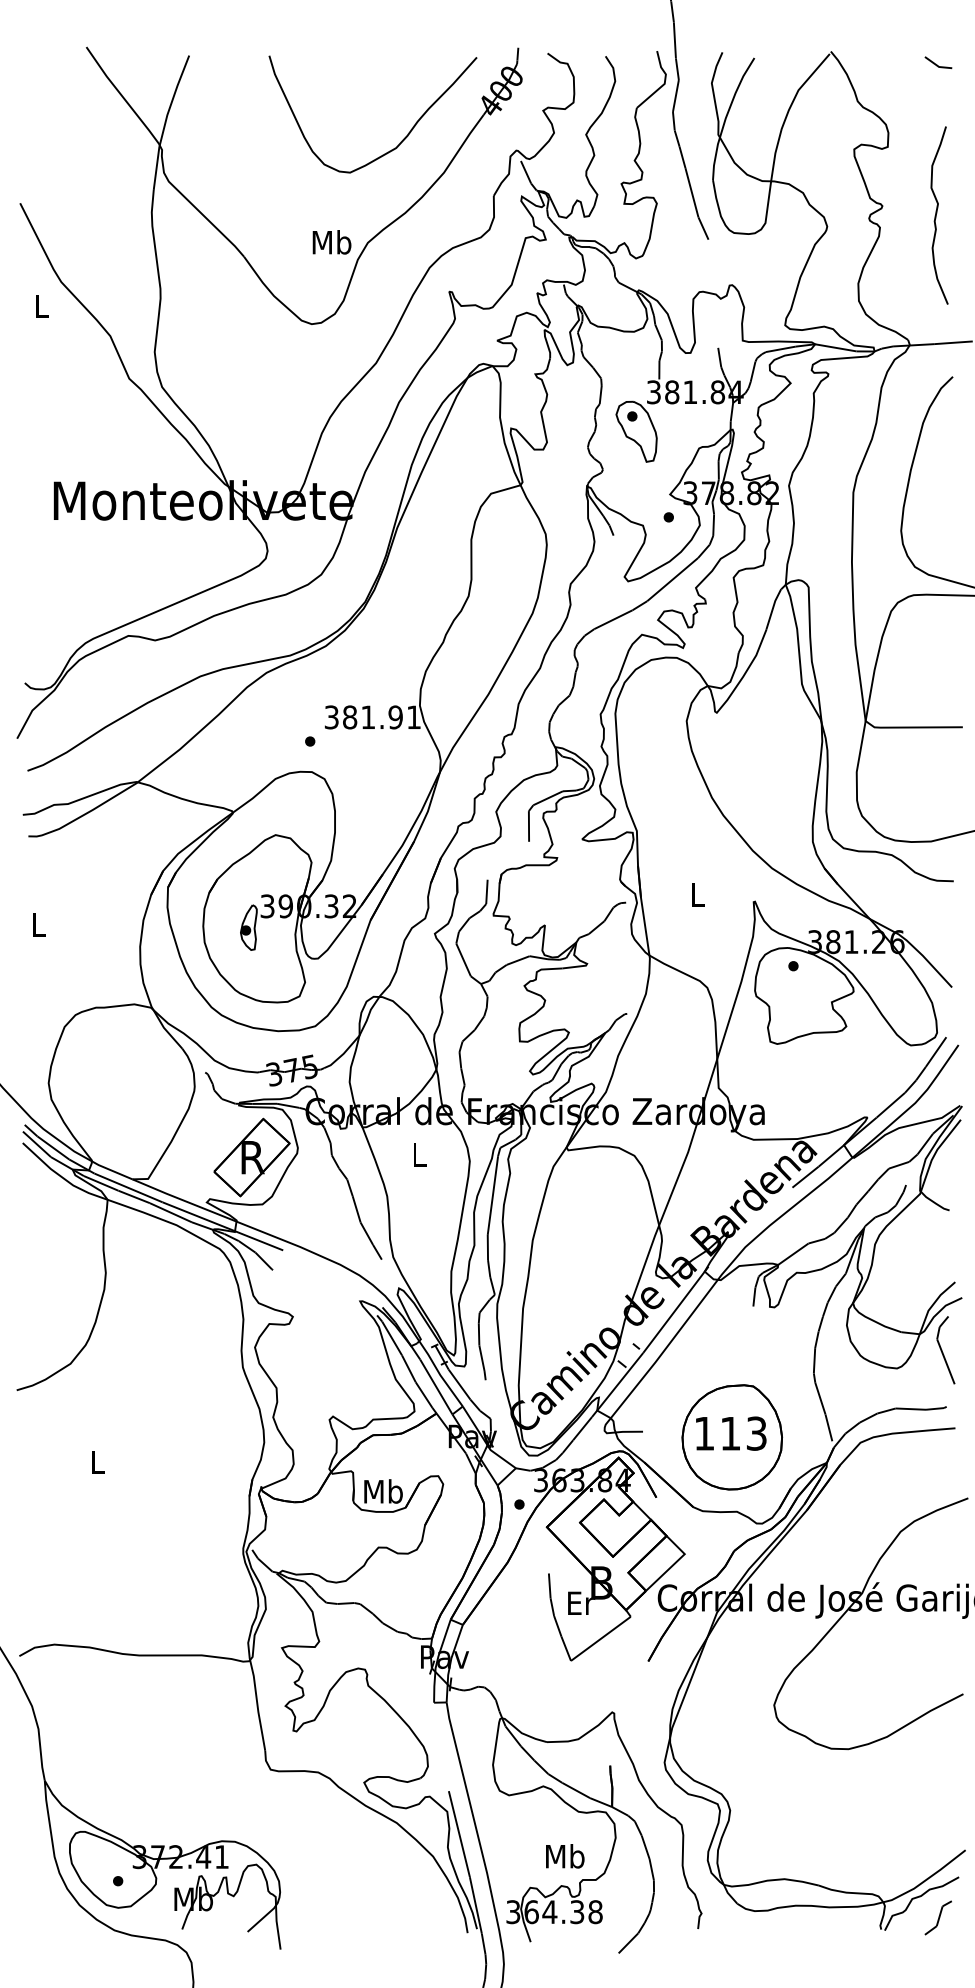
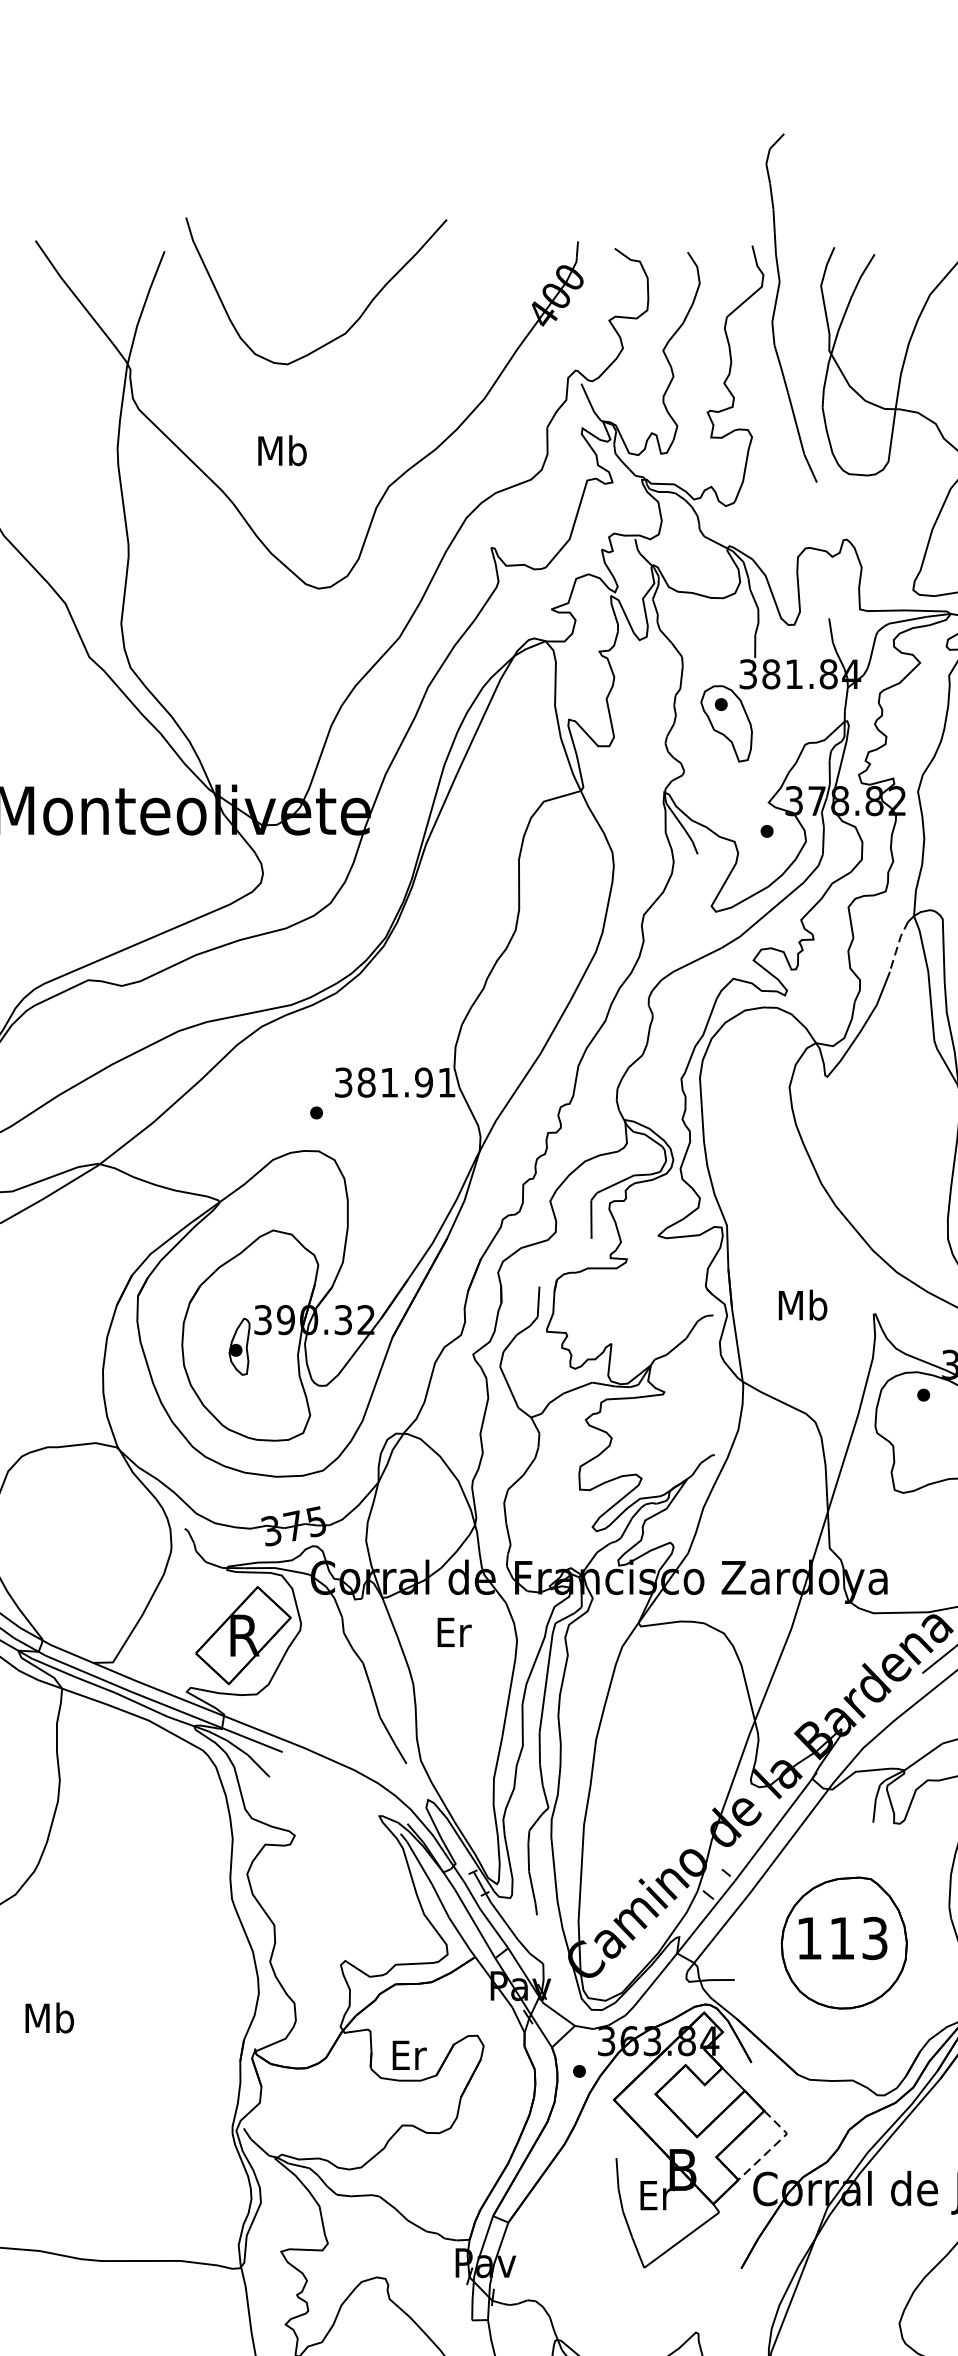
curve: (400, 141) -> (350, 325), moved
text: (331, 242) -> (281, 450), moved
line: (772, 608) -> (897, 945), solid -> dashed
text: (697, 894) -> (803, 1305), L -> Mb
text: (419, 1154) -> (453, 1631), L -> Er
part: (732, 1437) -> (844, 1943), moved
text: (97, 1461) -> (49, 2017), L -> Mb
text: (383, 1491) -> (408, 2055), Mb -> Er
line: (674, 1563) -> (774, 2145), solid -> dashed

